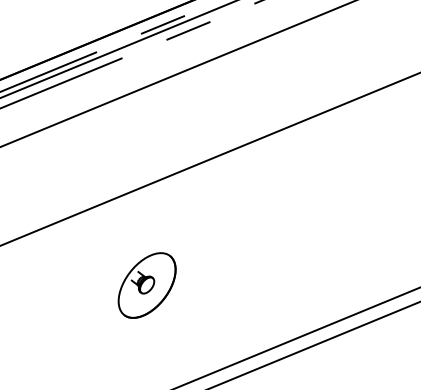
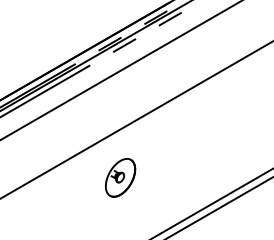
part: (147, 284) -> (120, 177), moved

